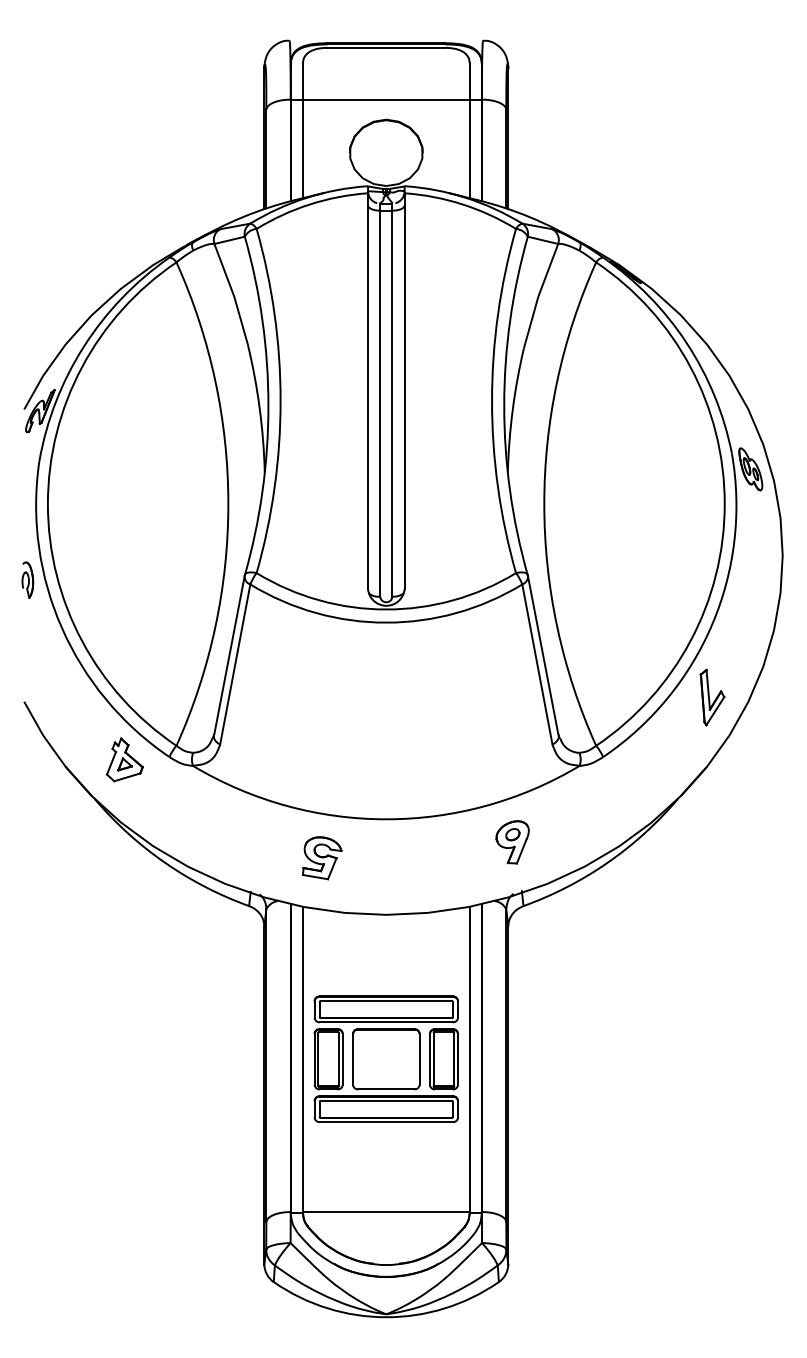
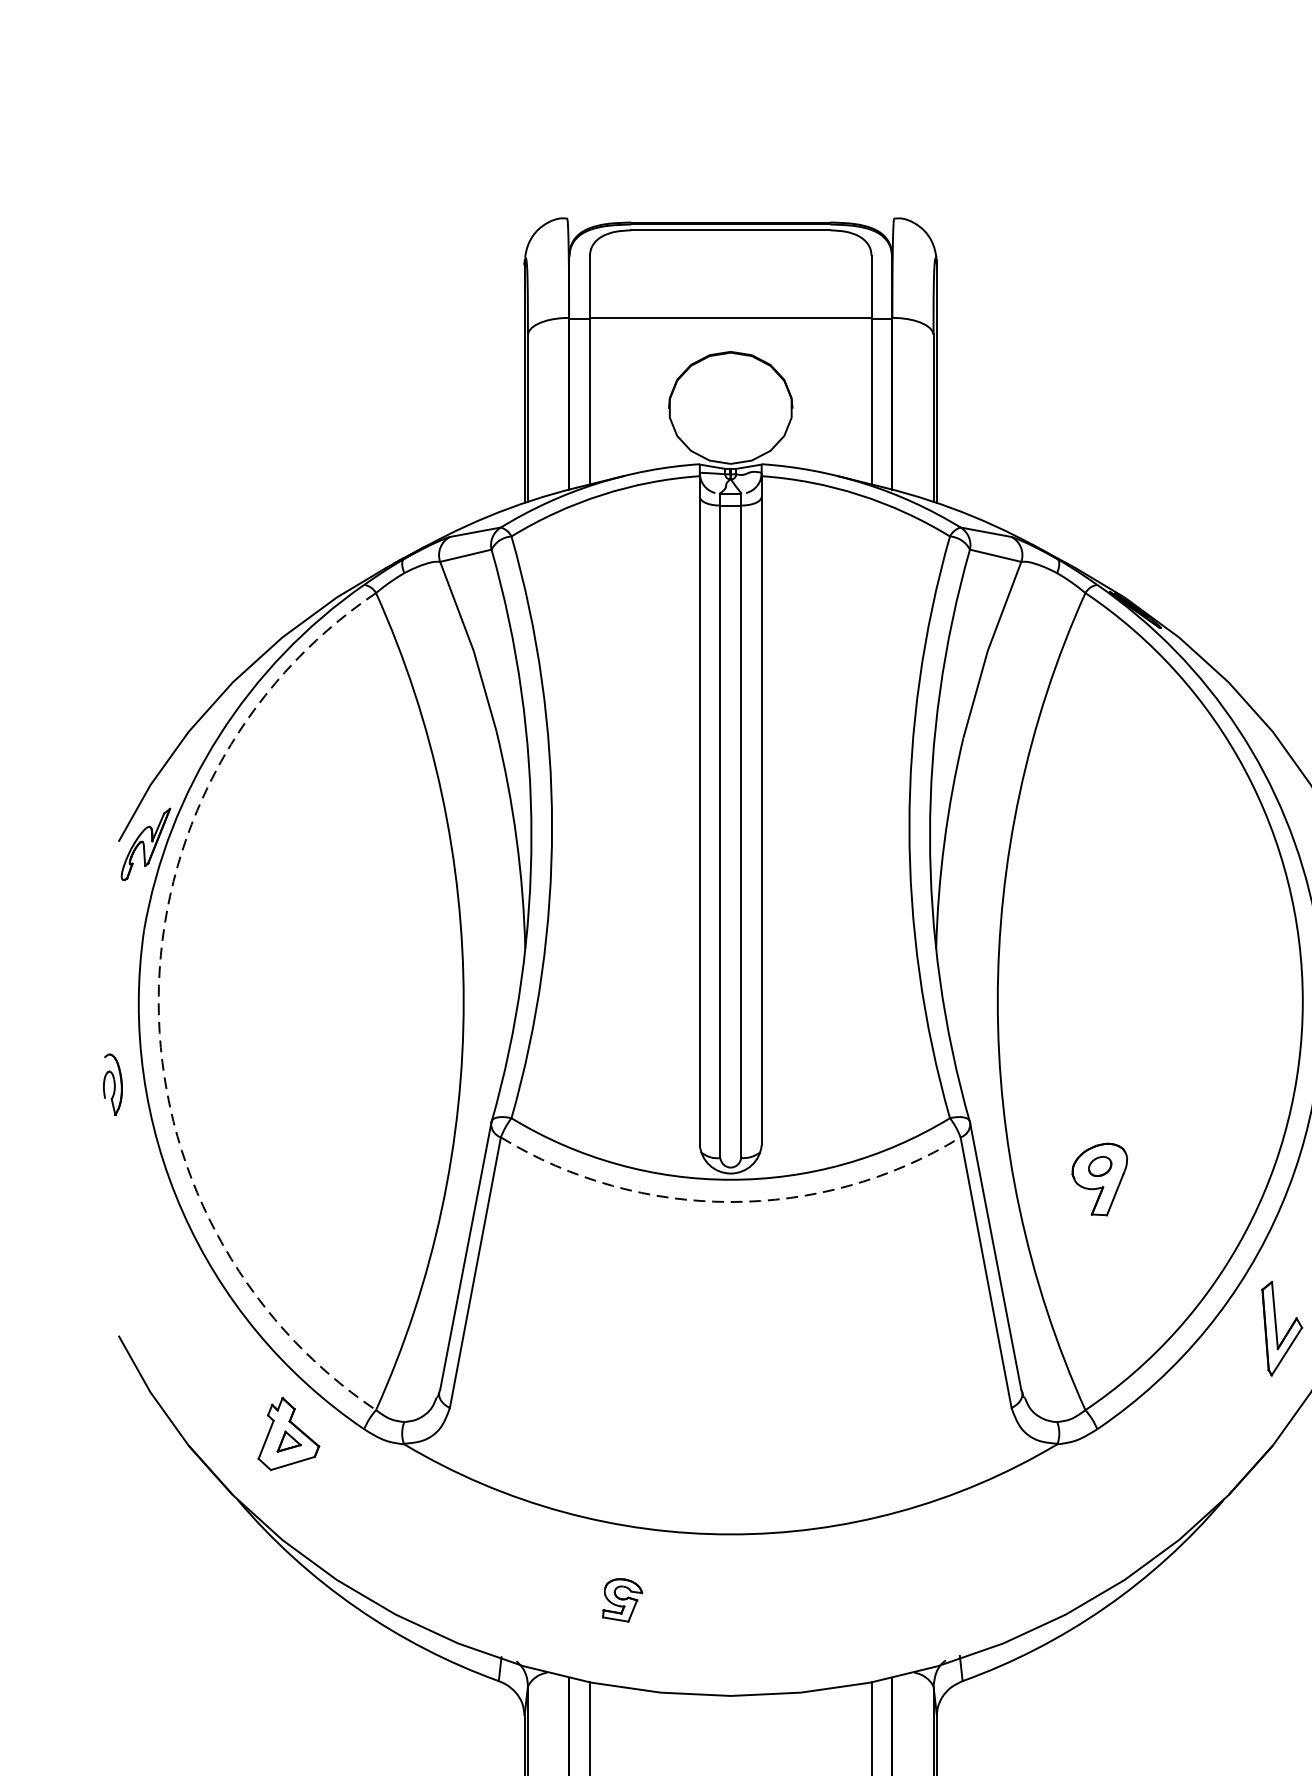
arc: (47, 504) -> (157, 1002), solid -> dashed
part: (27, 579) -> (112, 1083), moved
arc: (386, 622) -> (731, 1201), solid -> dashed
part: (512, 842) -> (1099, 1179), moved
part: (322, 858) -> (622, 1600), size x0.6

